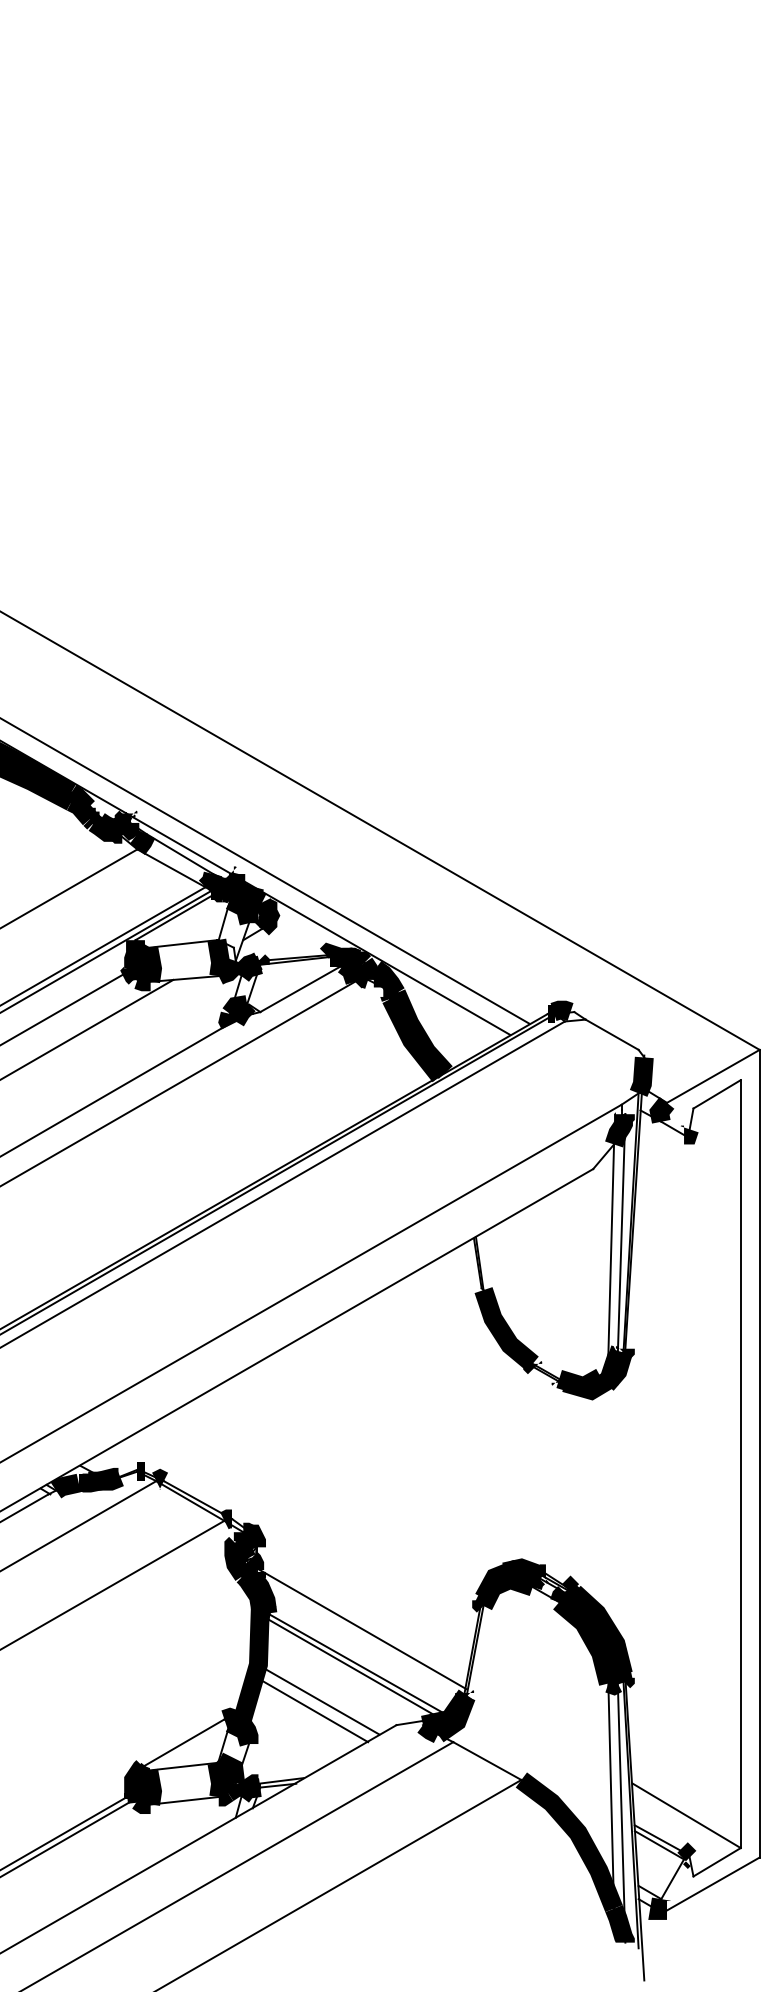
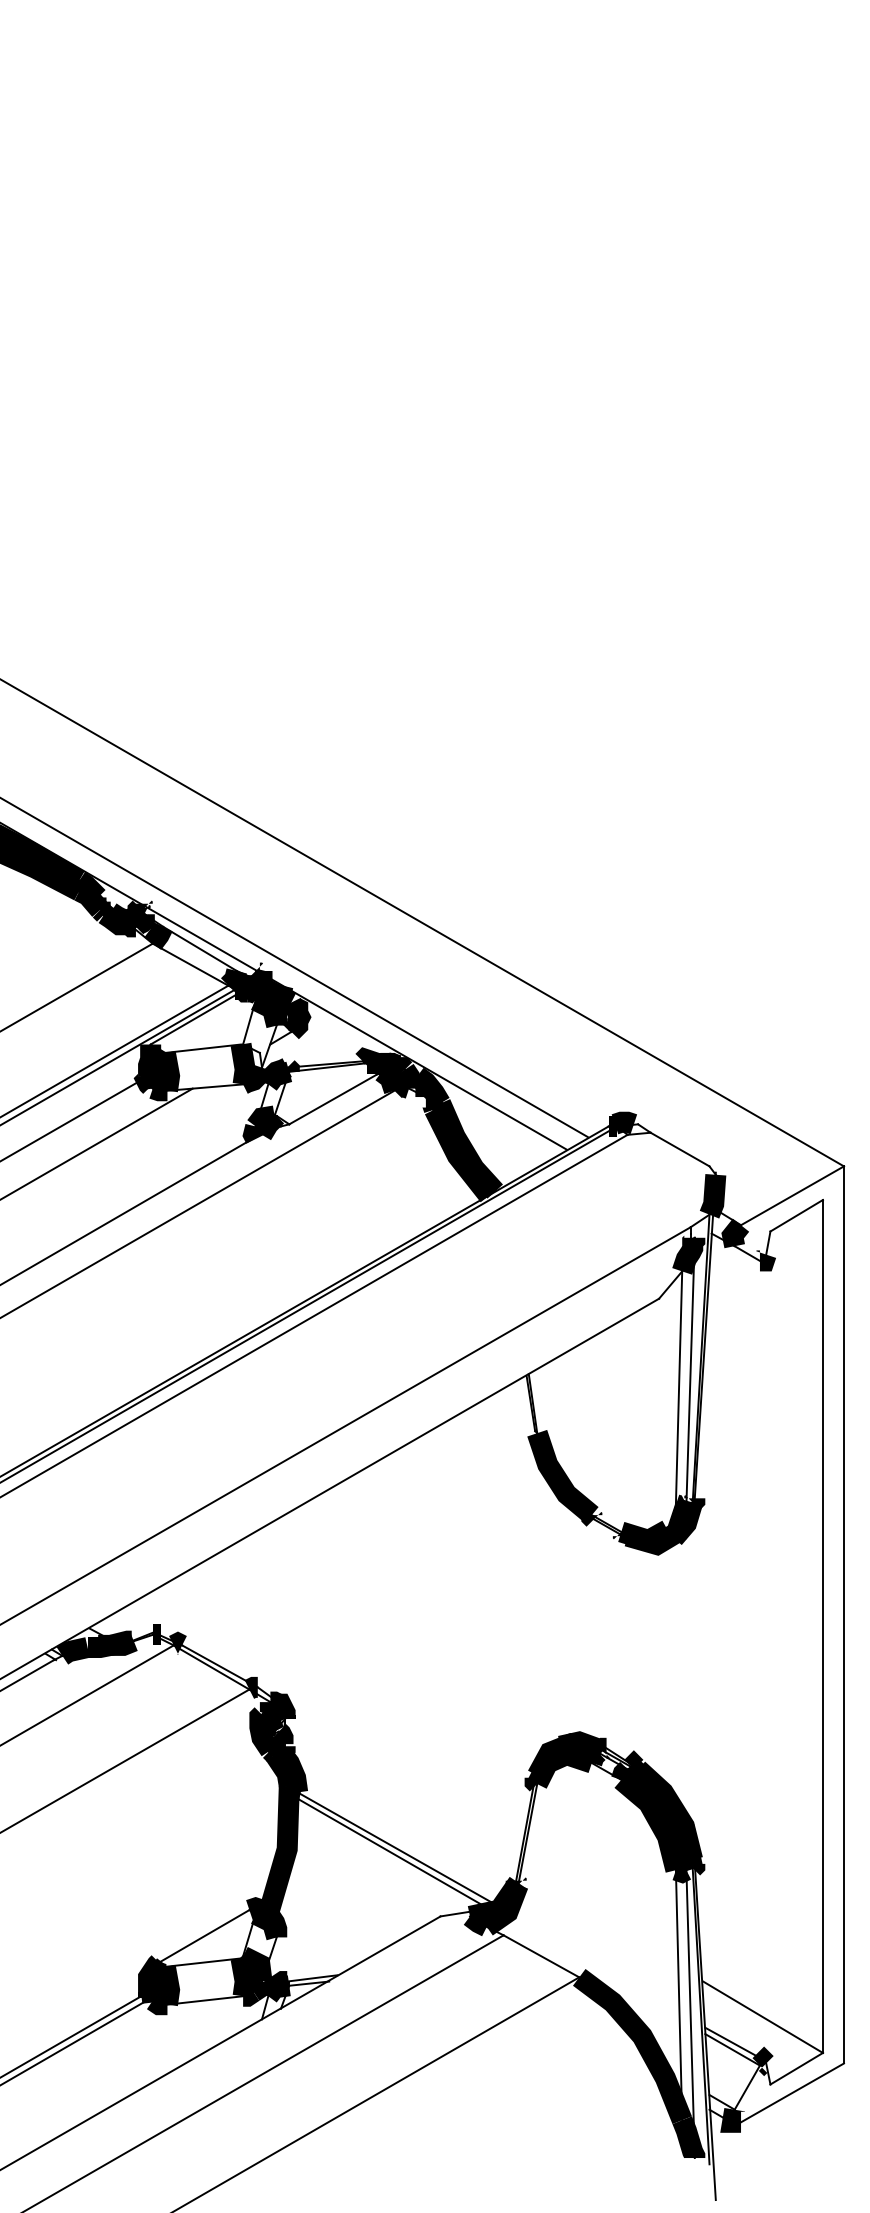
line: (361, 1628) -> (401, 1809), removed
line: (321, 1701) -> (357, 1890), removed
line: (314, 1710) -> (349, 1900), removed

